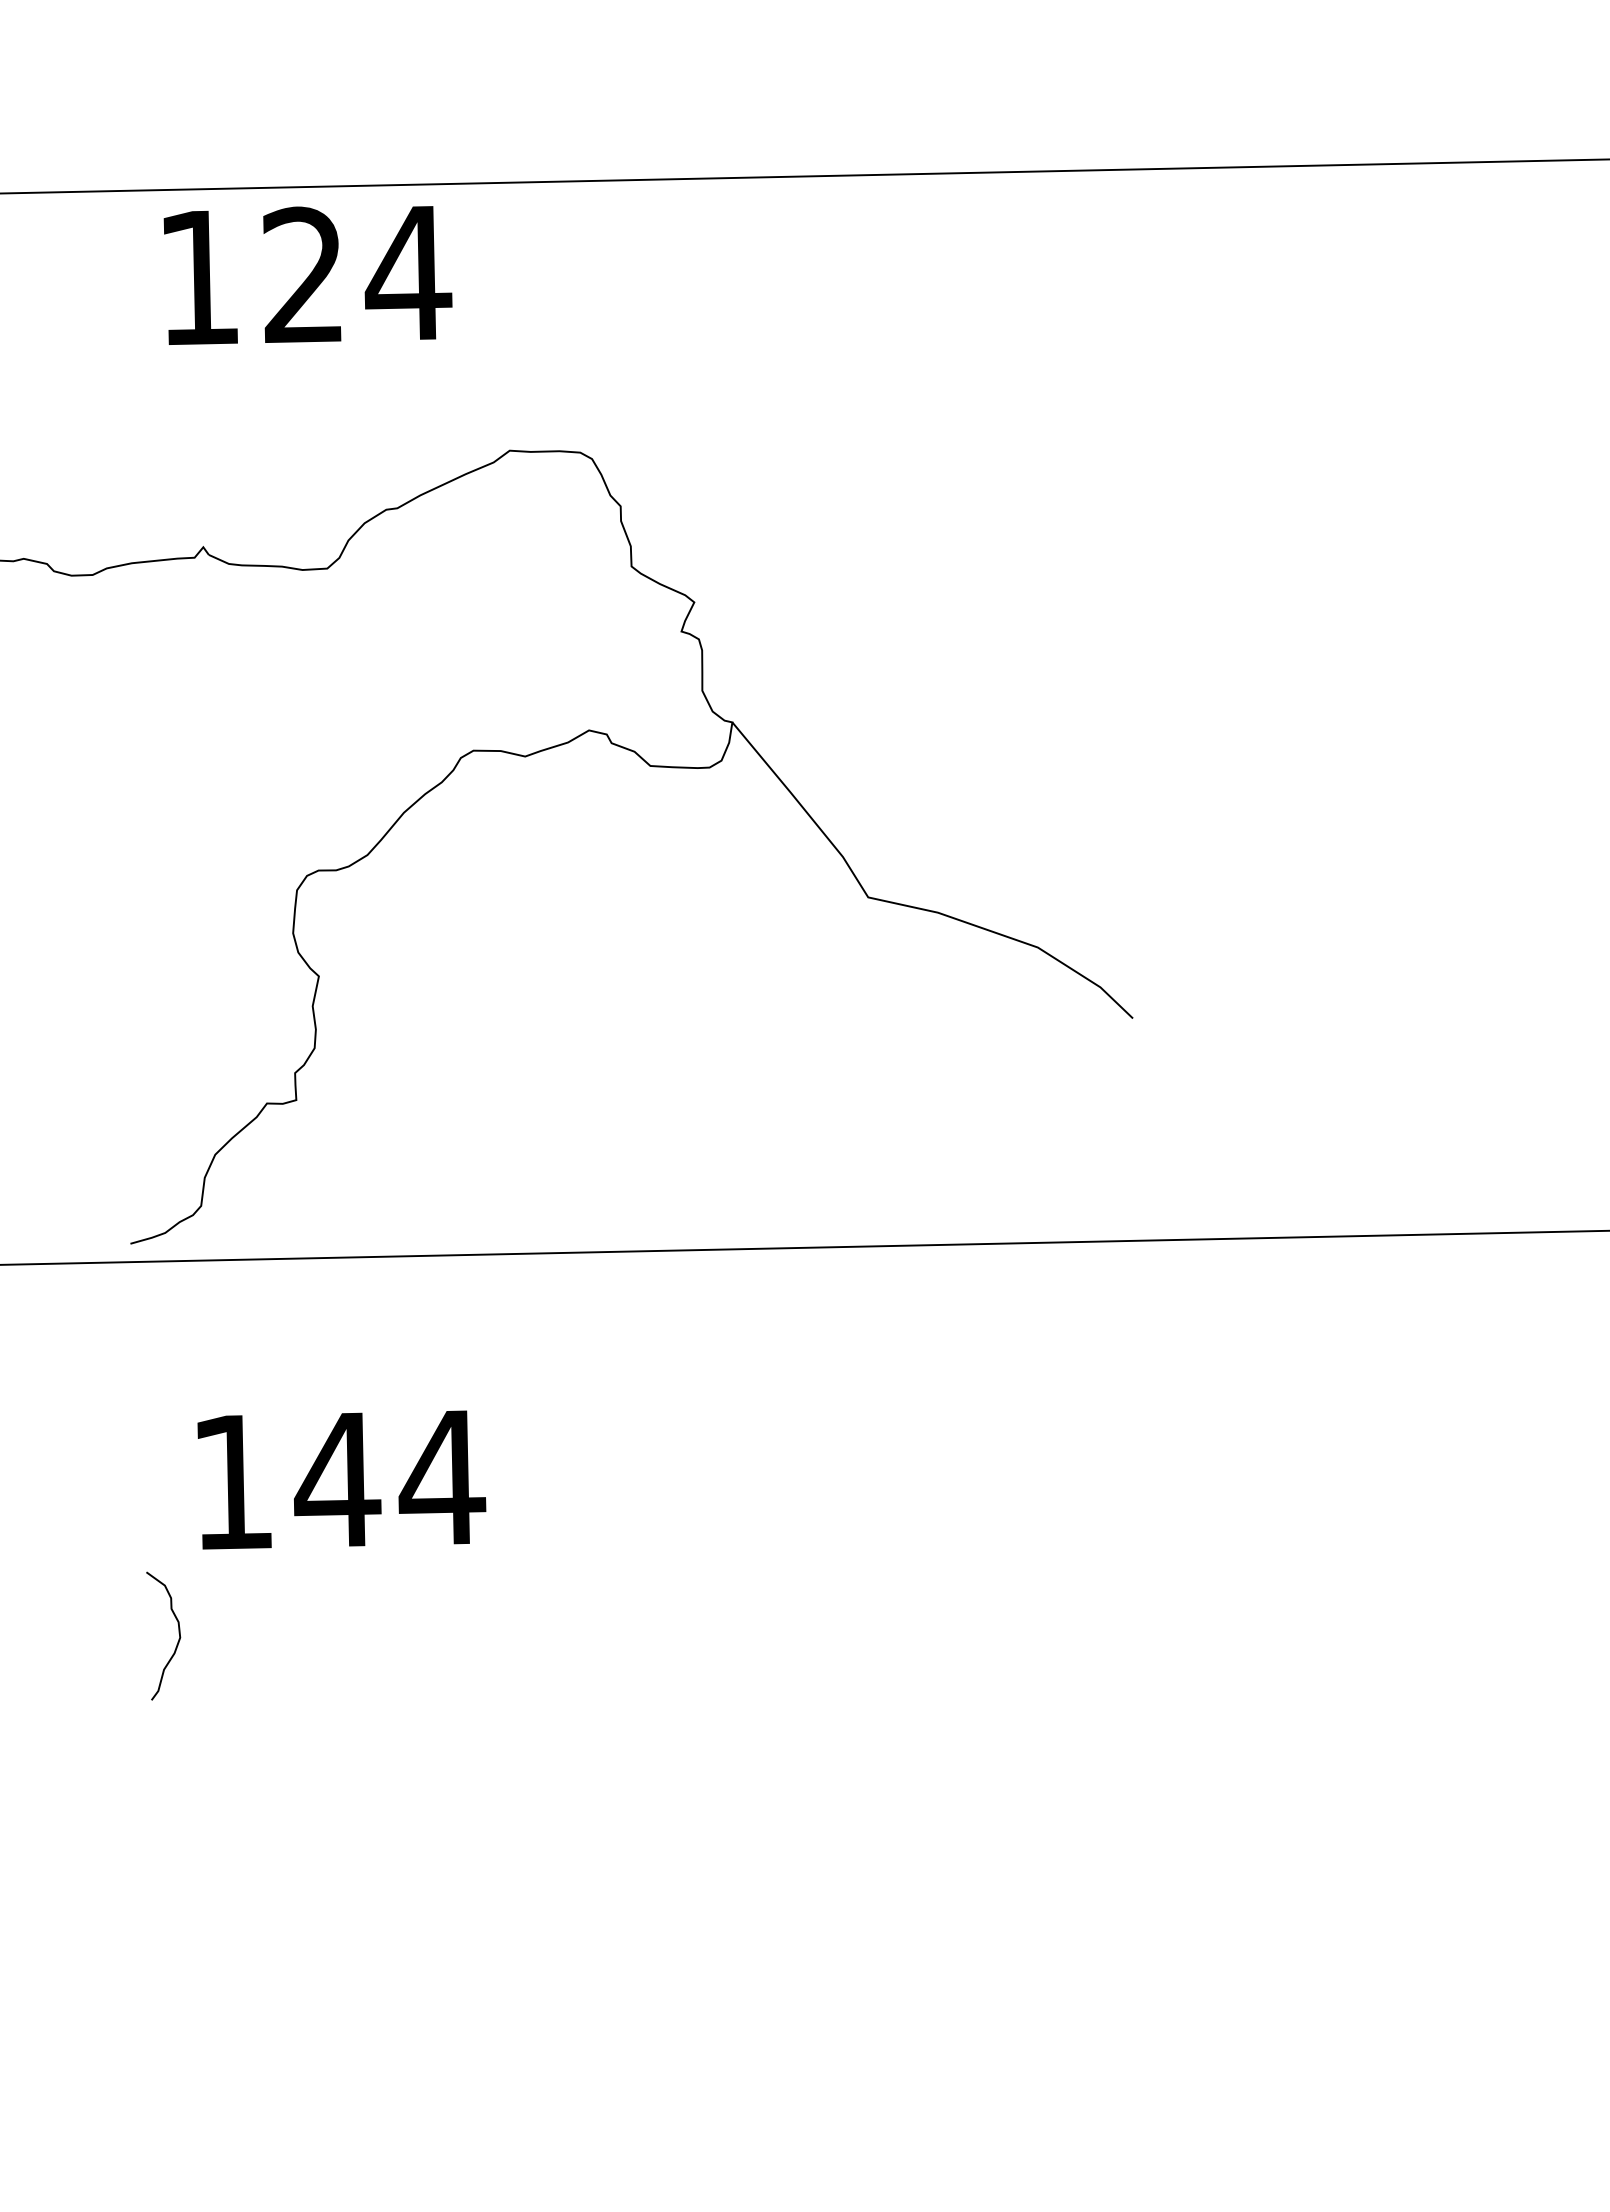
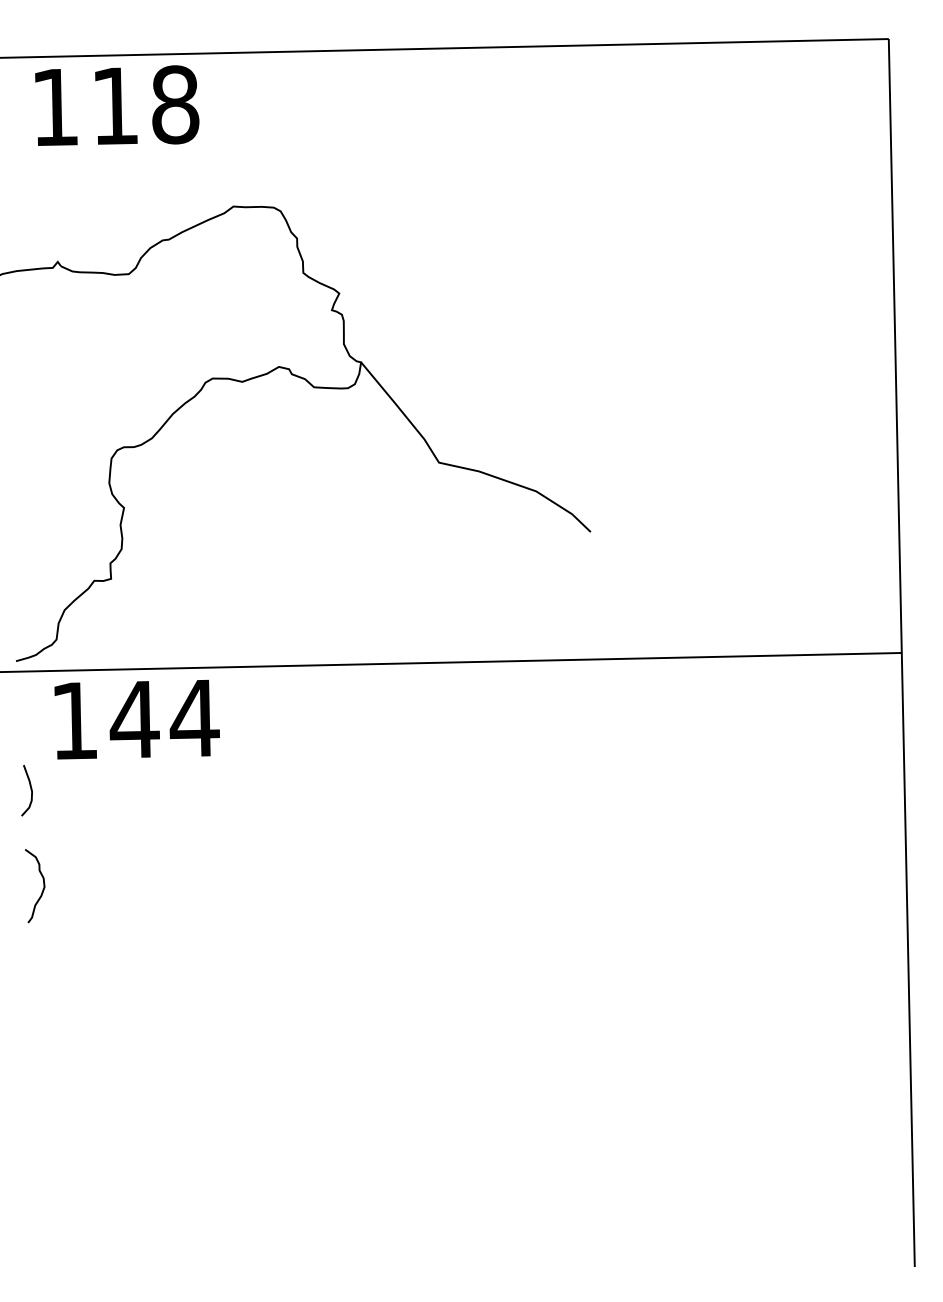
text: (358, 272) -> (146, 104), 124 -> 118
curve: (155, 1469) -> (30, 790), added
text: (340, 1479) -> (136, 719), moved

